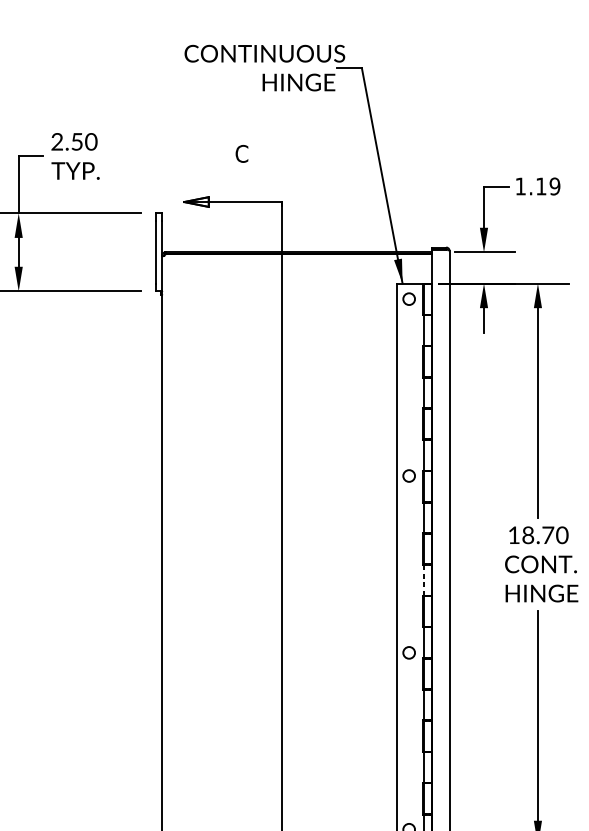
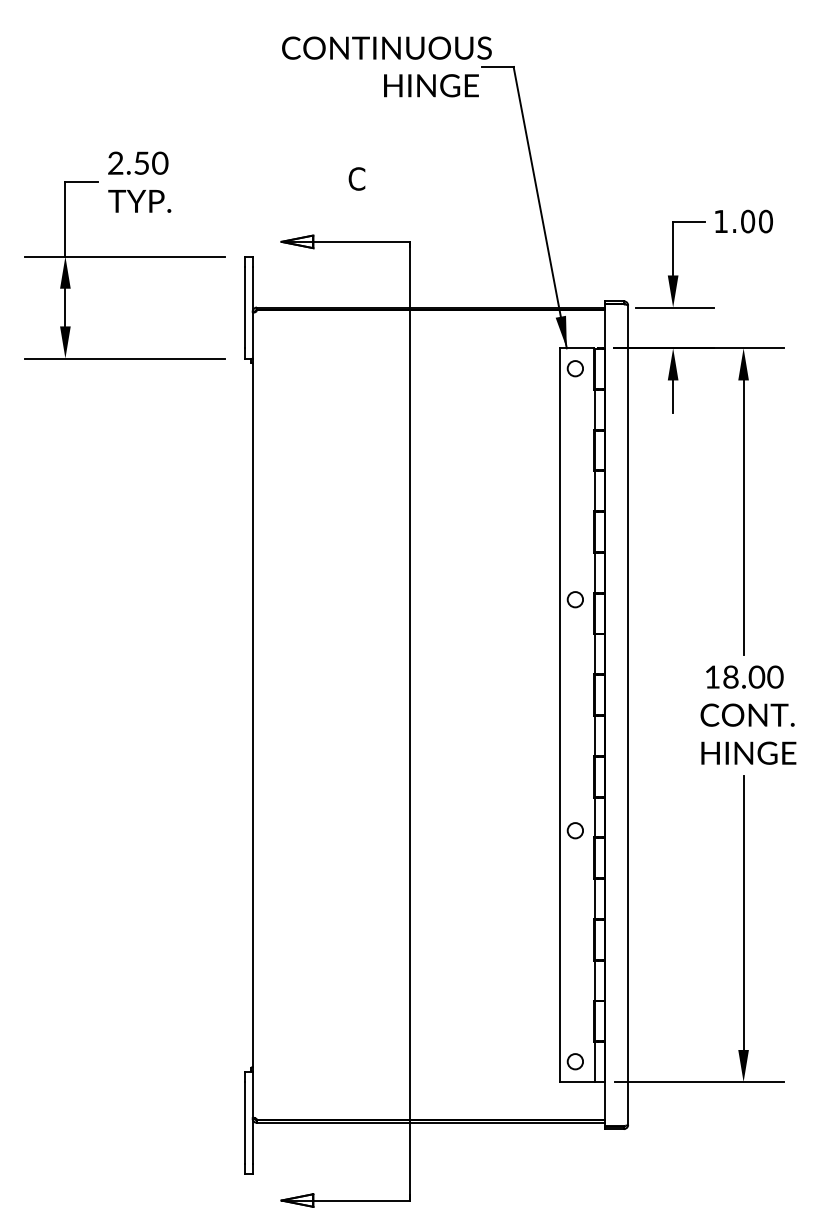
text: (547, 186) -> (756, 221), 1.19 -> 1.00
text: (547, 534) -> (756, 676), 18.70 -> 18.00
line: (423, 579) -> (594, 735), dashed -> solid

